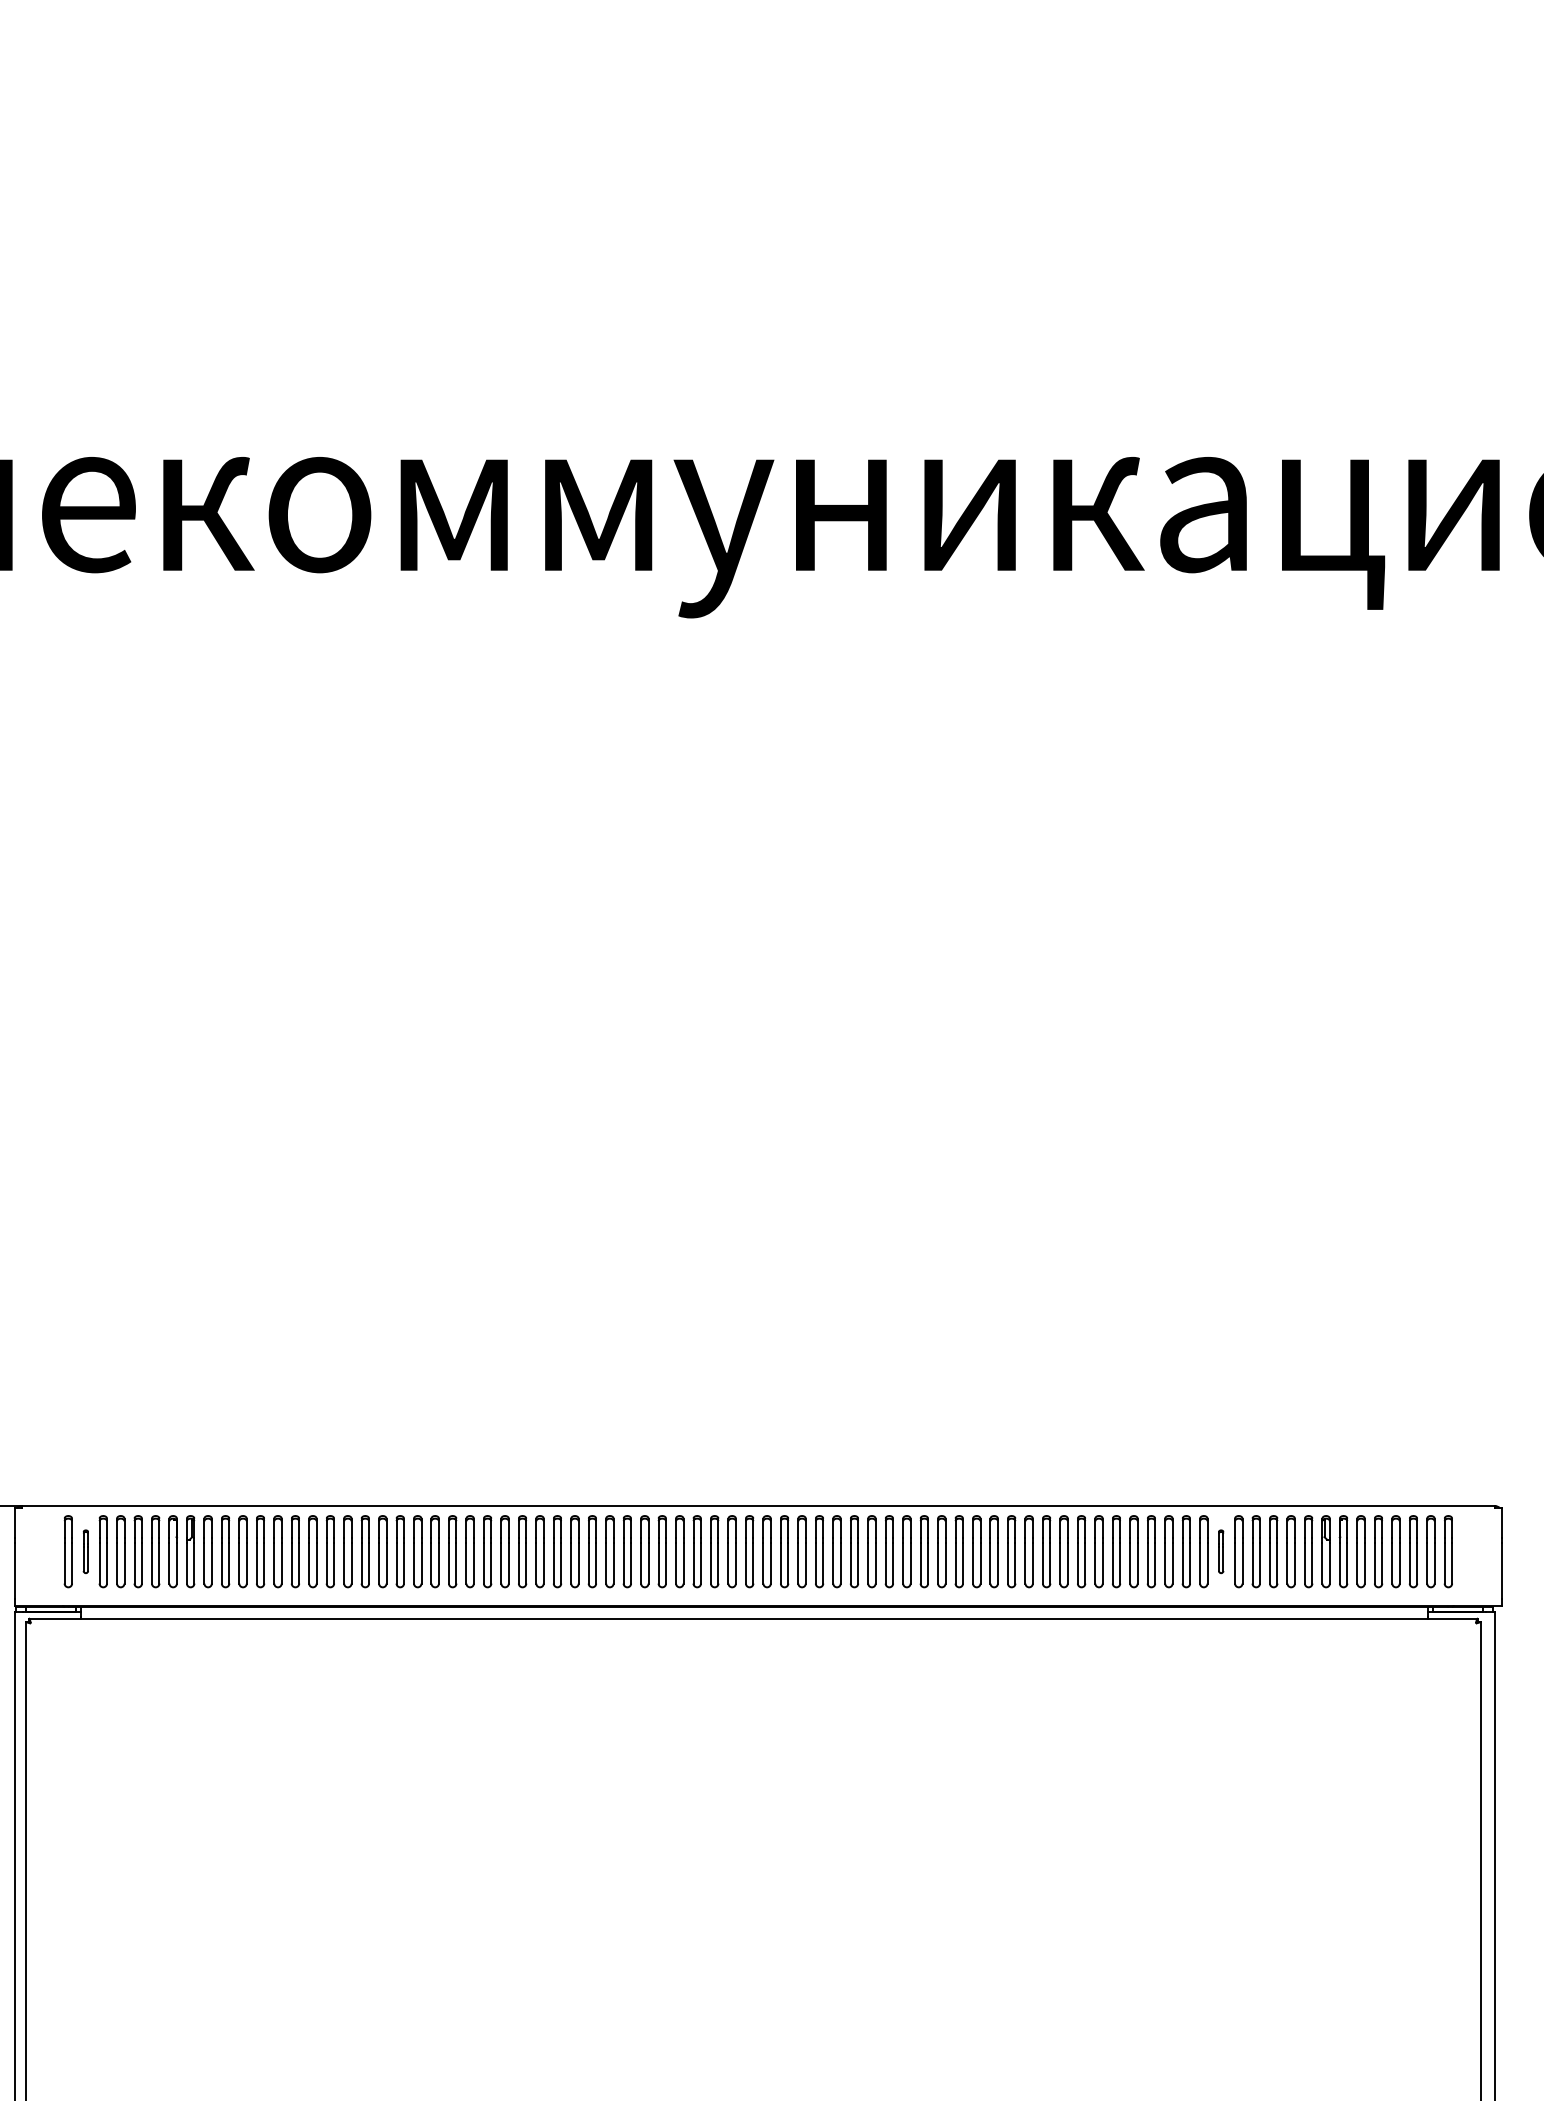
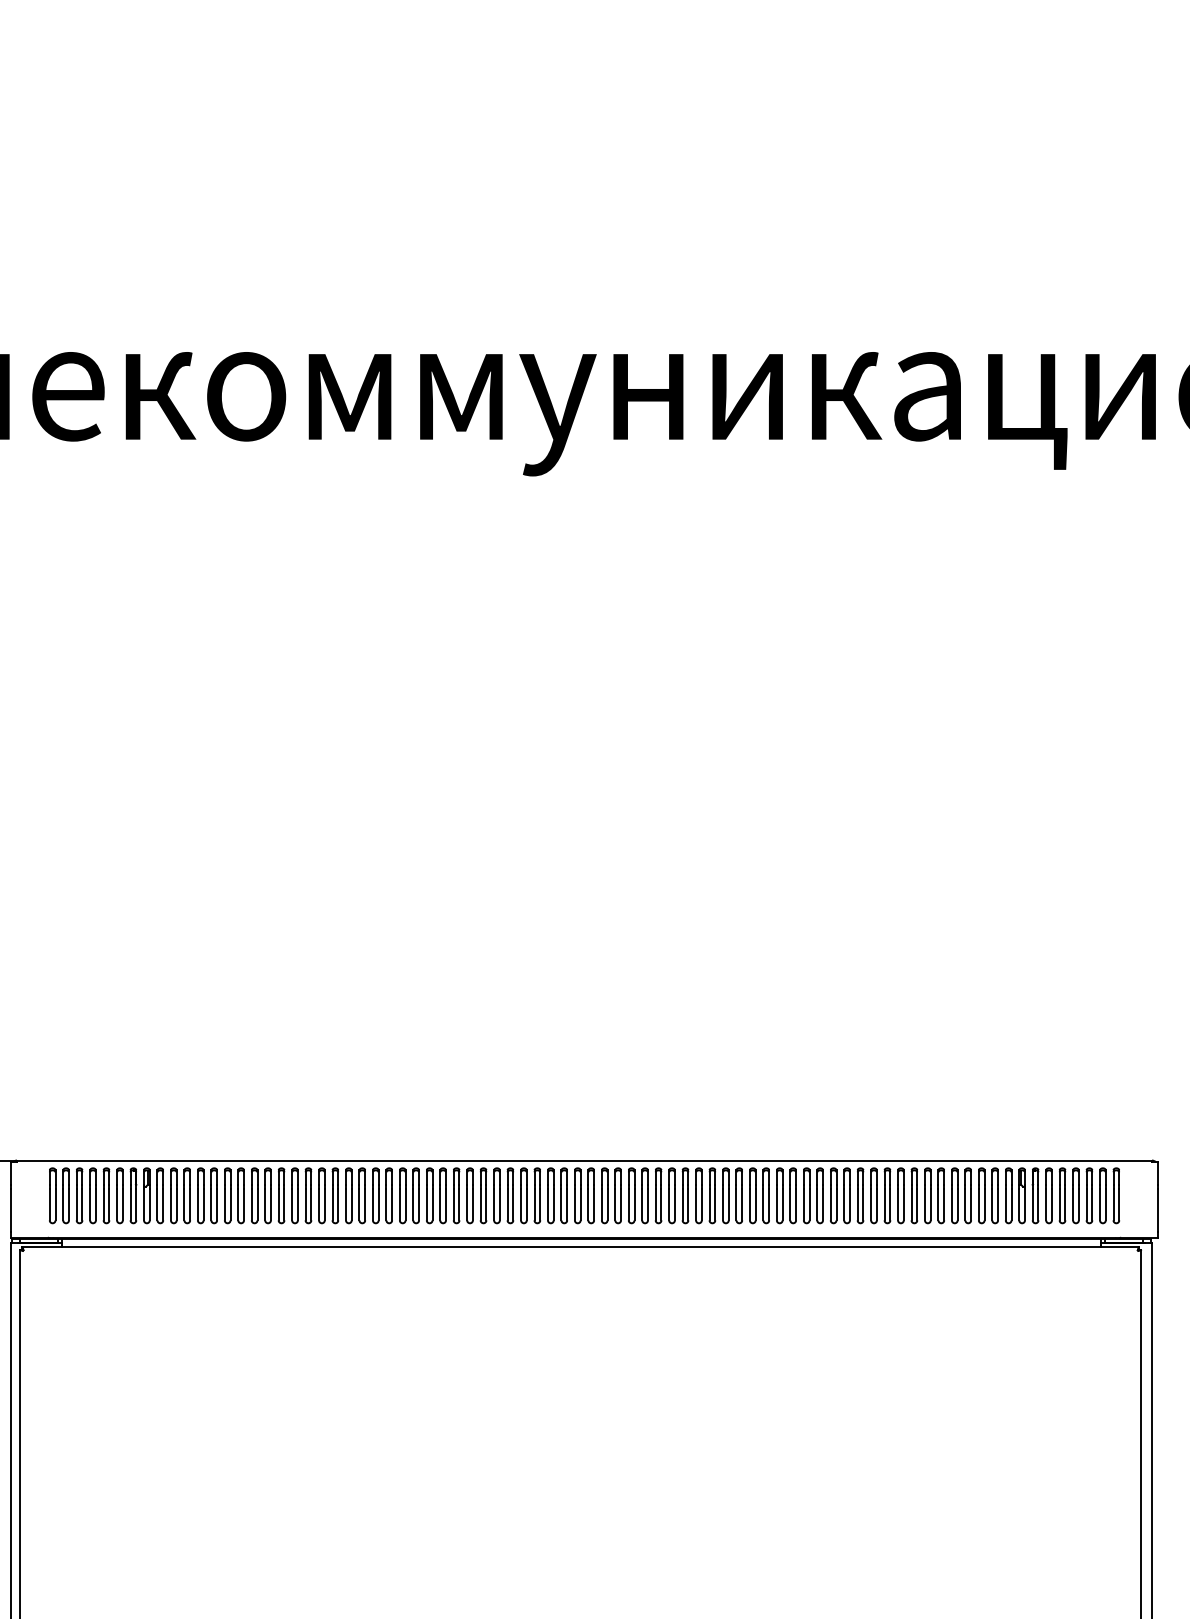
part: (85, 1551) -> (65, 1195), size x1.67
part: (1220, 1551) -> (940, 1195), size x1.67

